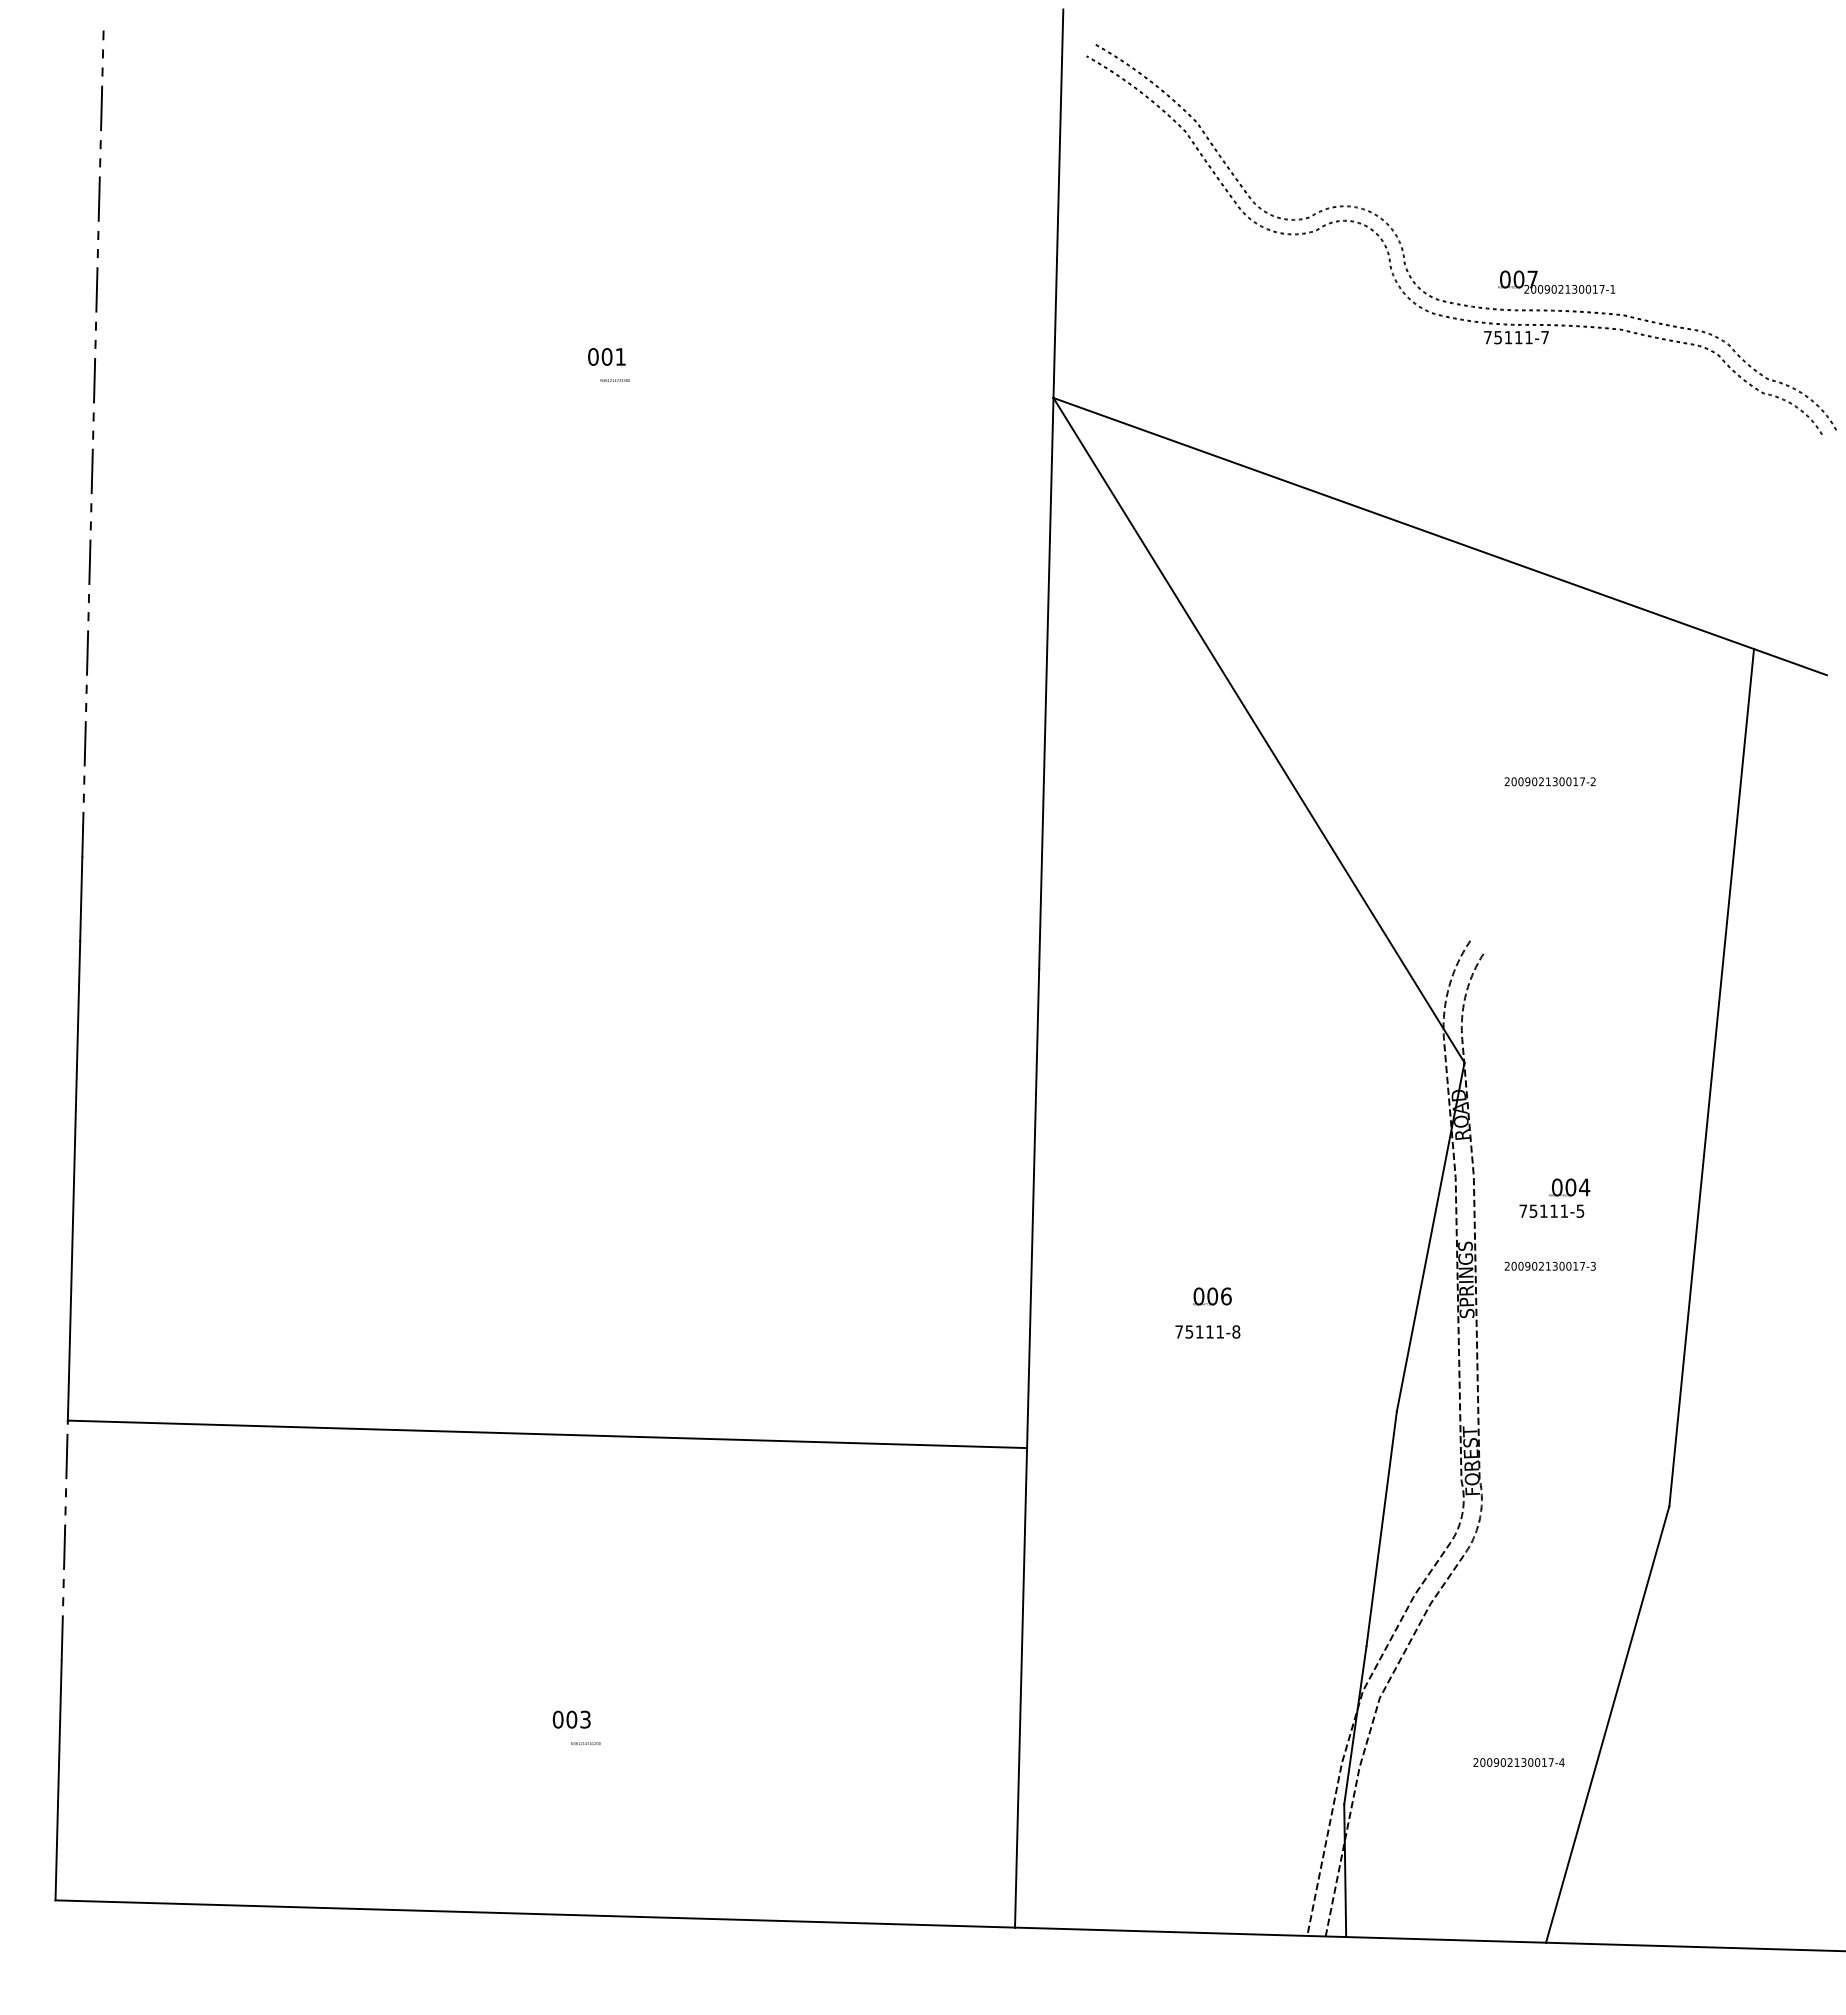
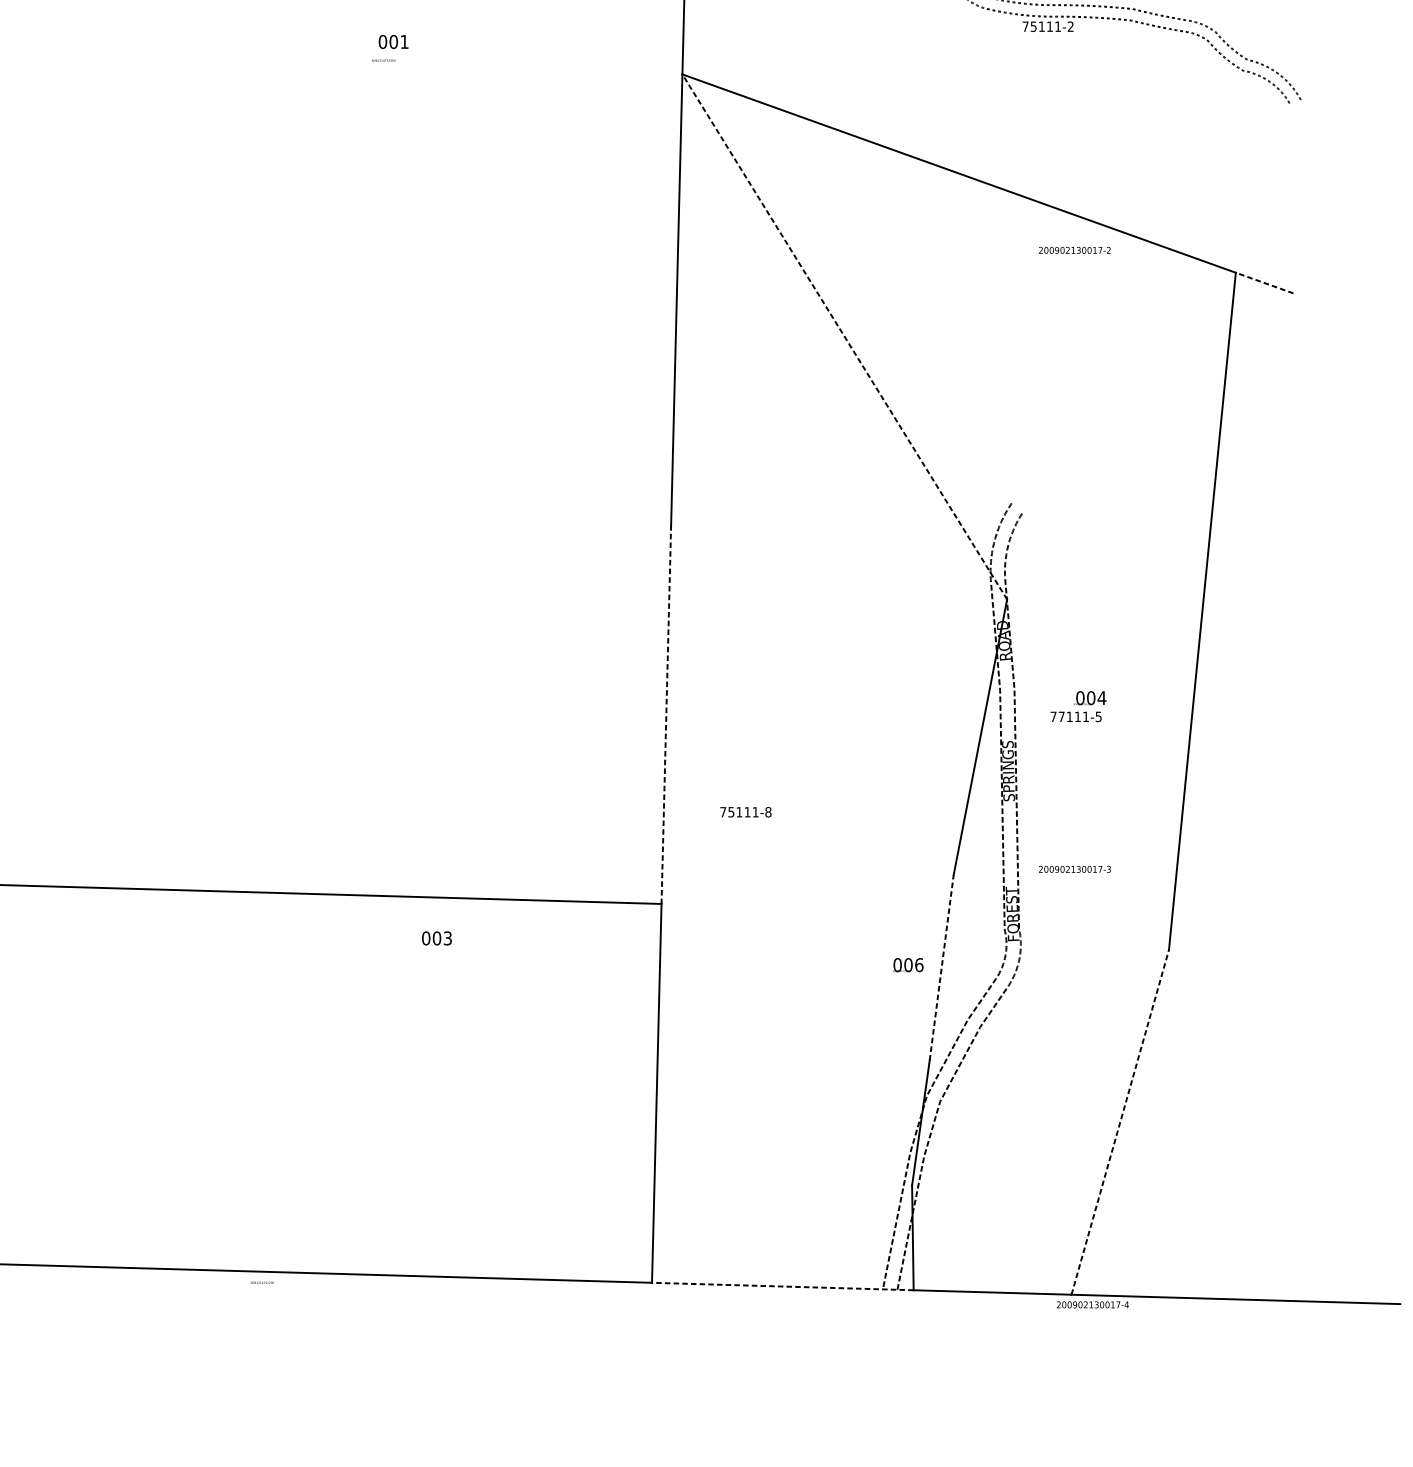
text: (1544, 337) -> (1070, 26), 75111-7 -> 75111-2
text: (606, 356) -> (393, 41), moved
text: (614, 380) -> (383, 60), moved
line: (1790, 662) -> (1264, 283), solid -> dashed
line: (1259, 730) -> (845, 337), solid -> dashed
text: (1549, 781) -> (1074, 250), moved
line: (1033, 1208) -> (666, 714), solid -> dashed
text: (1533, 1210) -> (1061, 716), 75111-5 -> 77111-5
text: (1549, 1265) -> (1074, 868), moved
text: (1212, 1296) -> (908, 965), moved
text: (1207, 1331) -> (745, 811), moved
line: (1381, 1528) -> (941, 967), solid -> dashed
text: (571, 1719) -> (436, 938), moved
line: (1607, 1724) -> (1120, 1122), solid -> dashed
text: (585, 1743) -> (262, 1282), moved
text: (1518, 1762) -> (1092, 1304), moved
line: (1180, 1932) -> (782, 1286), solid -> dashed

